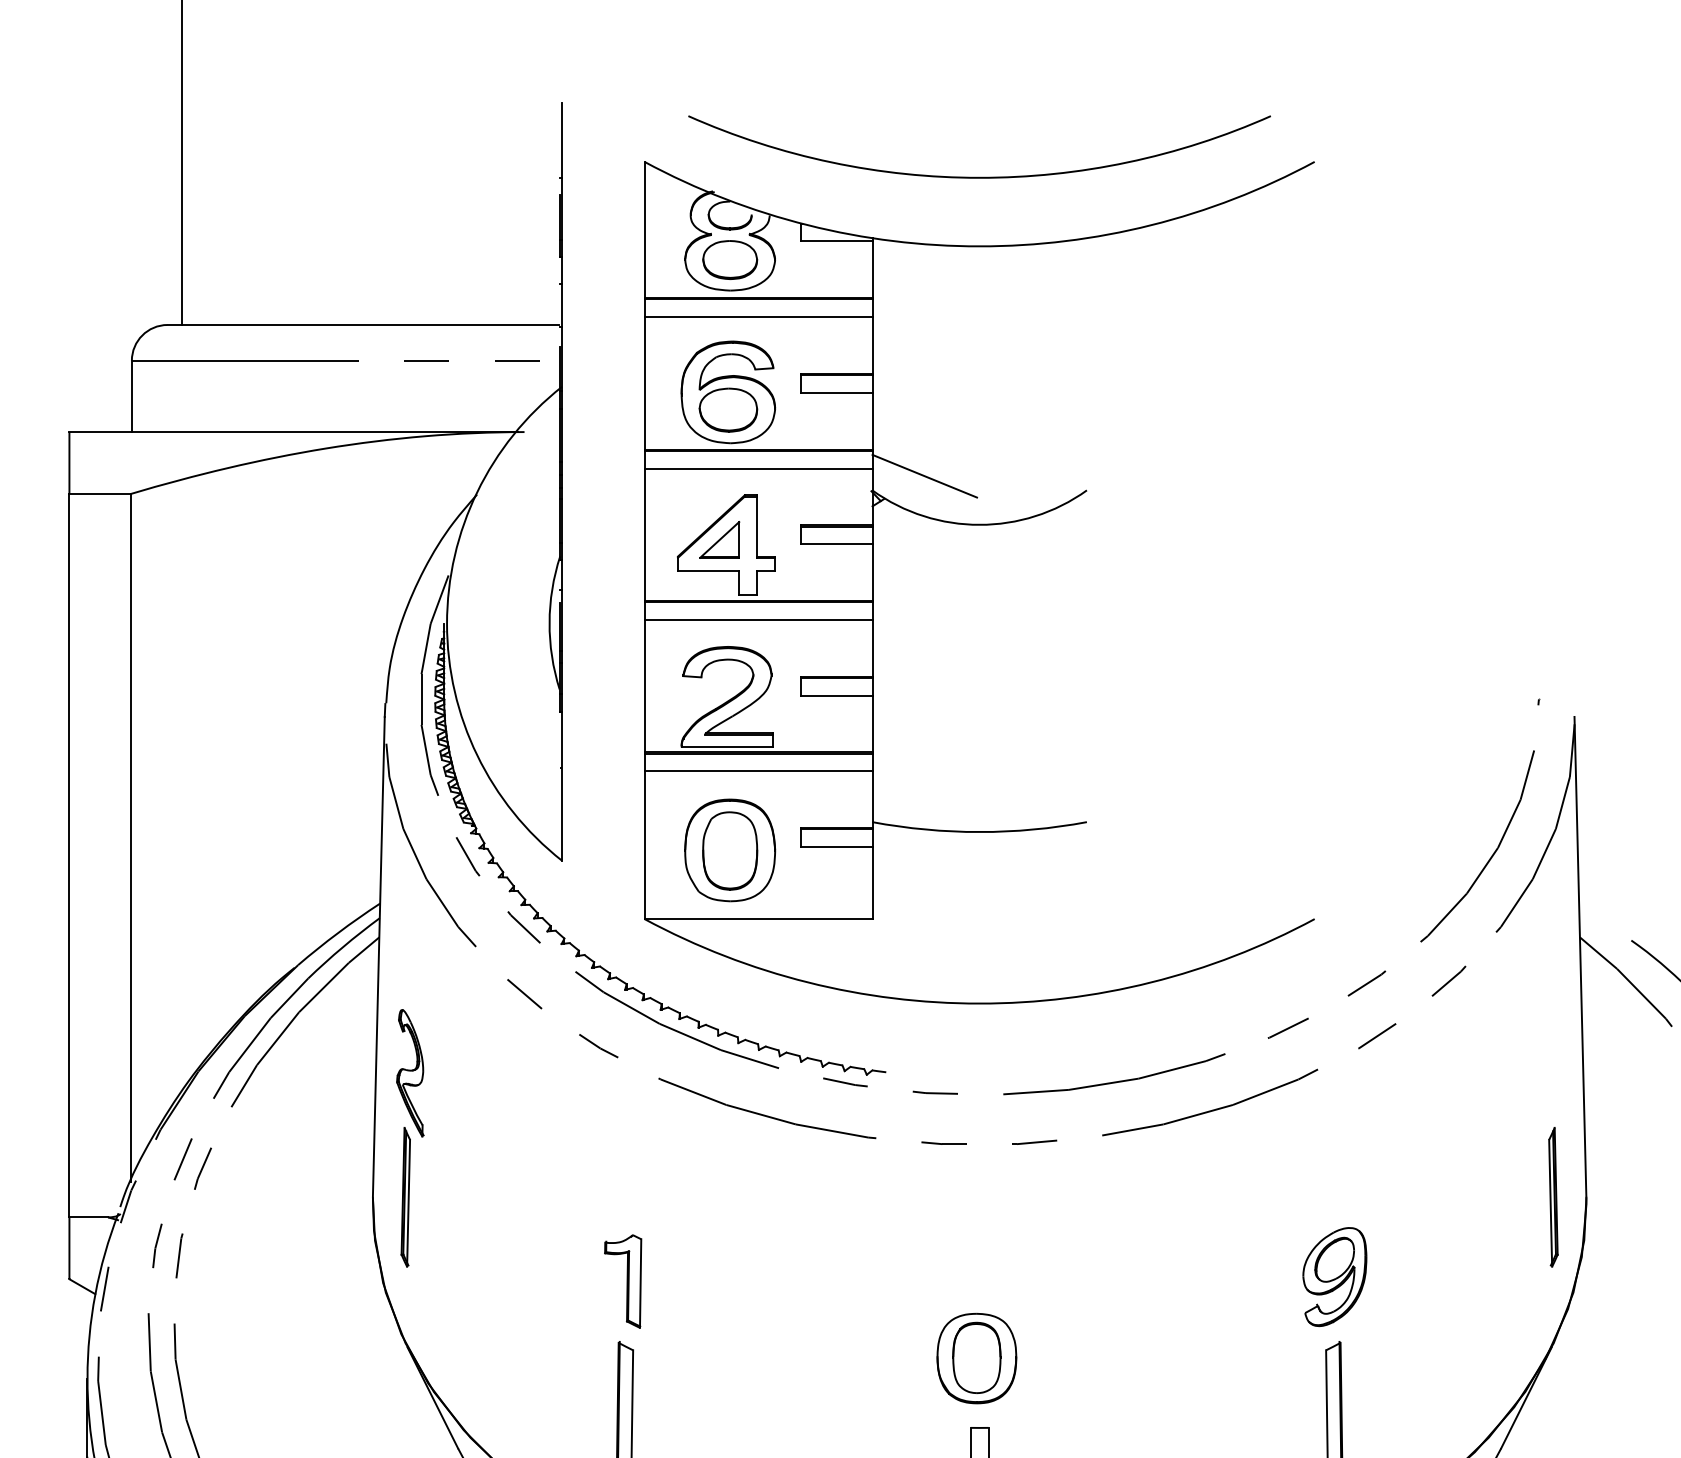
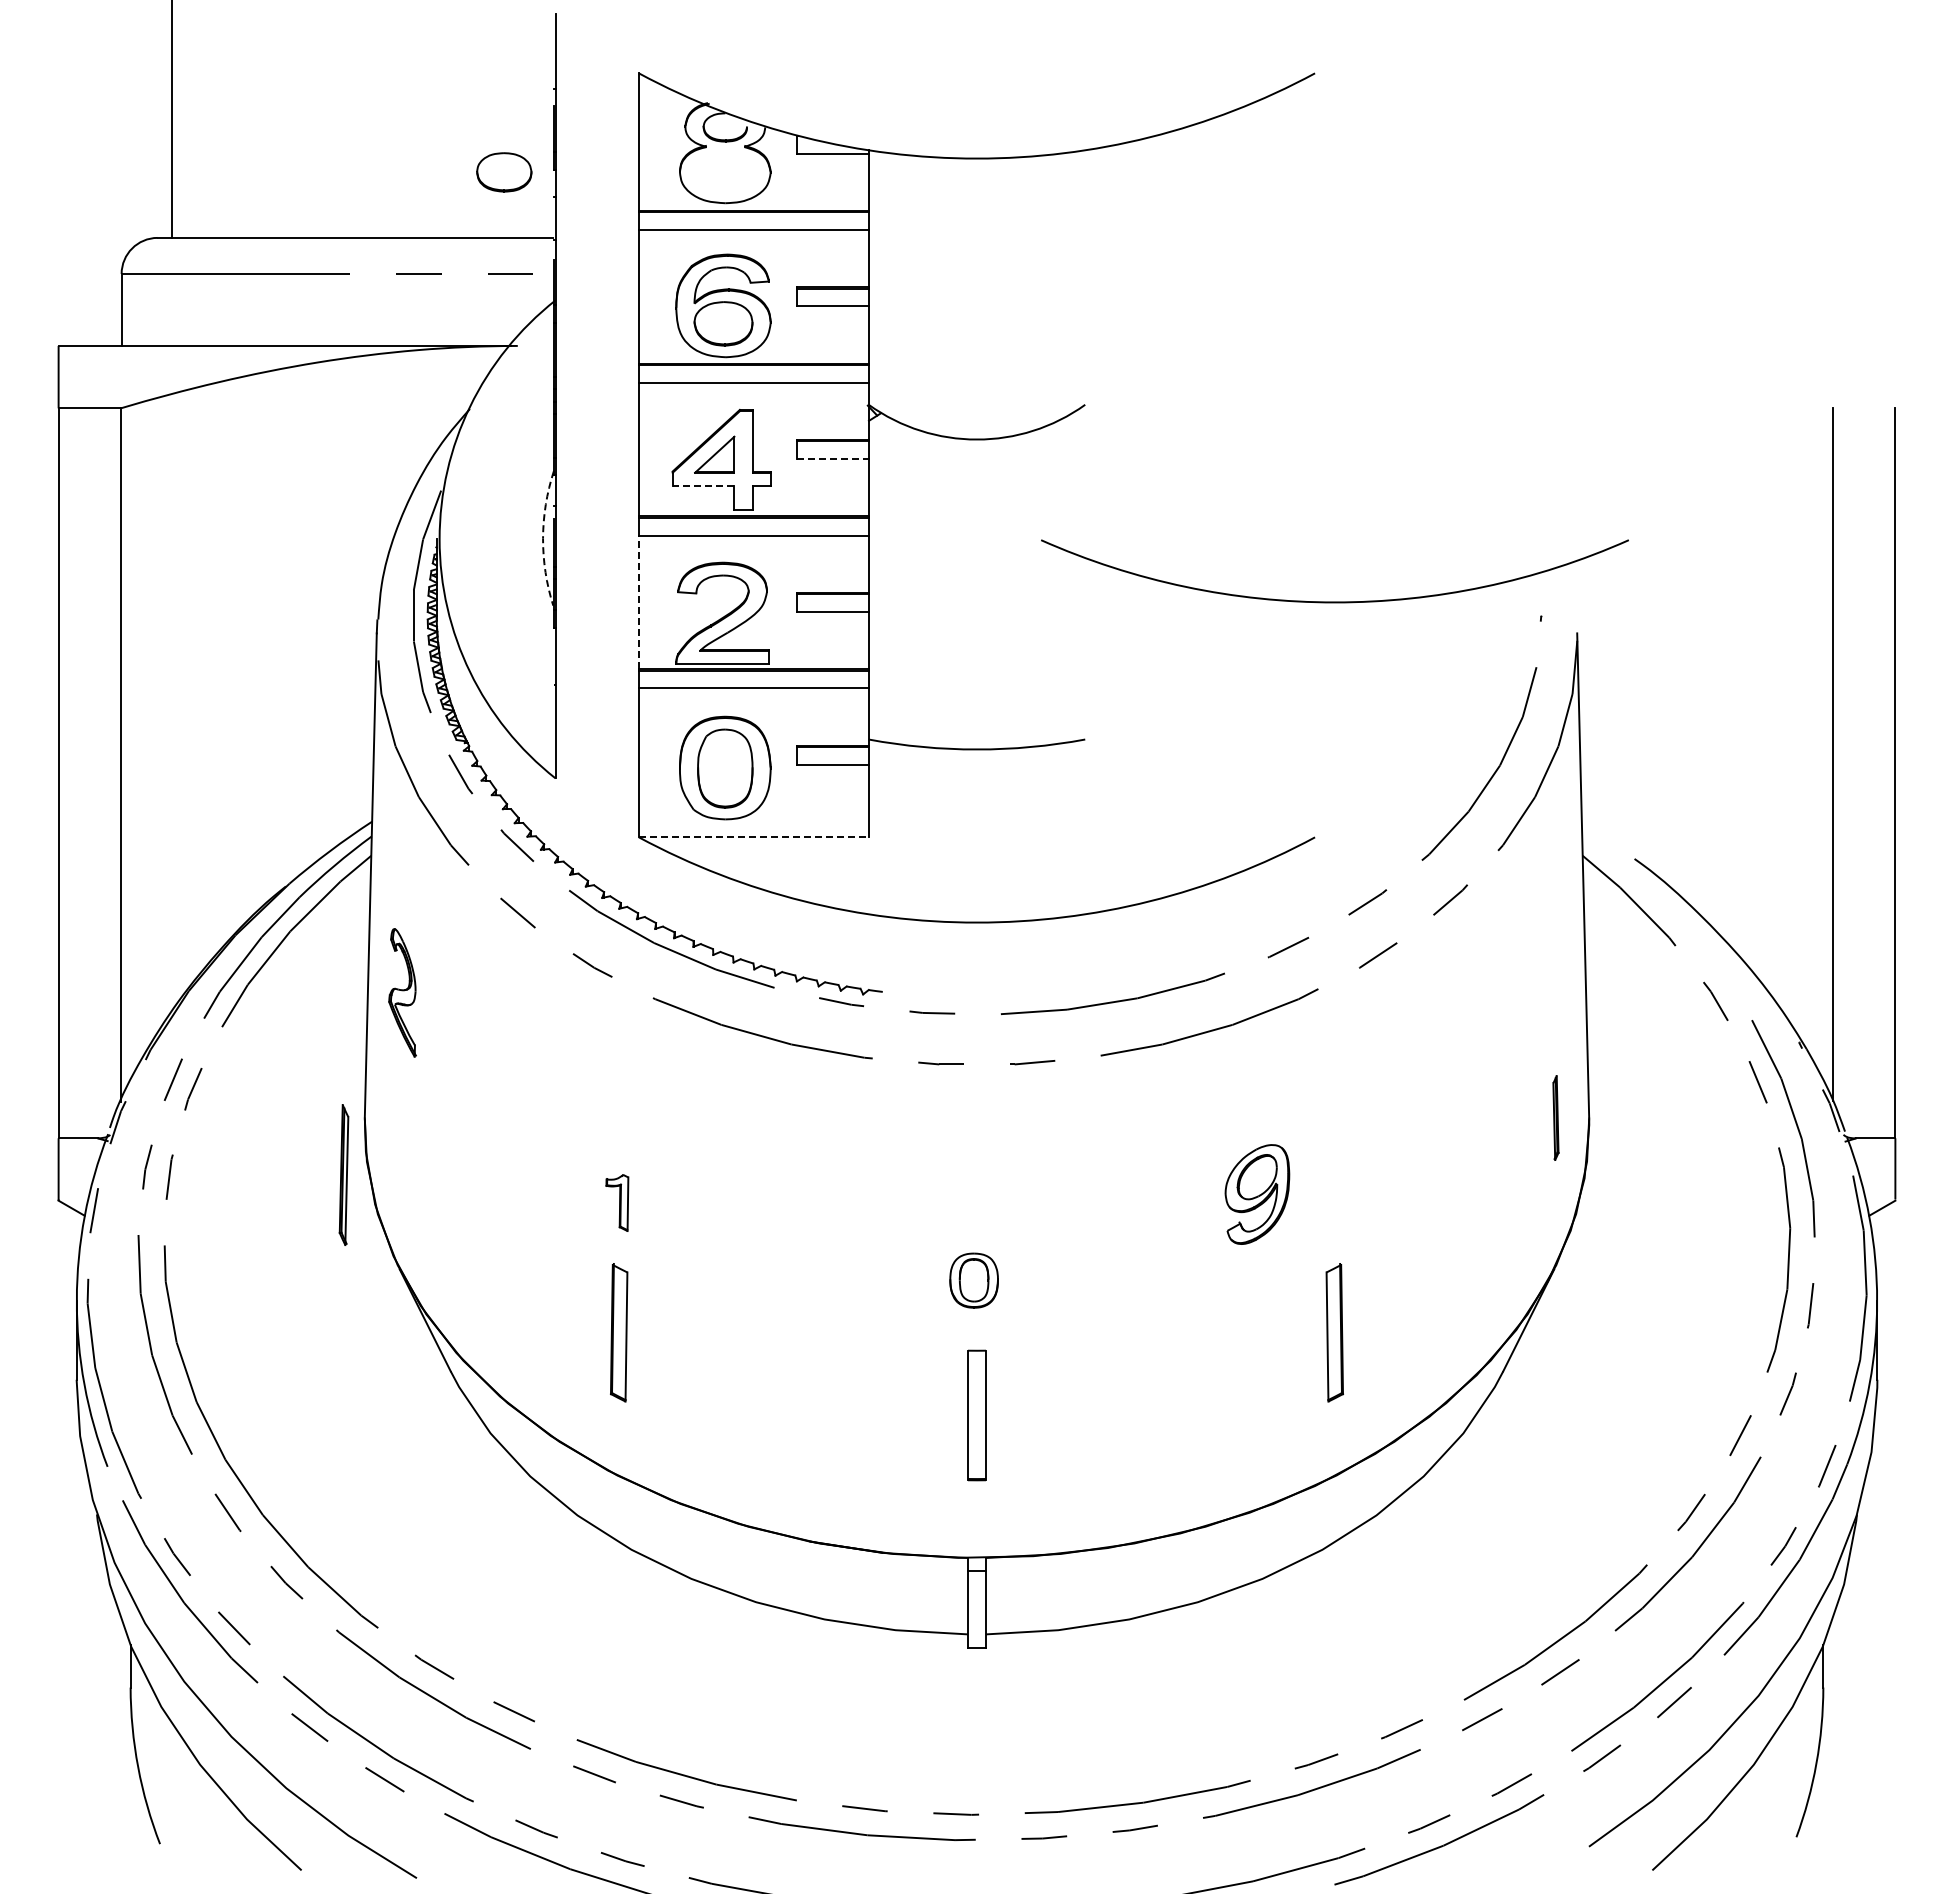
arc: (979, 176) -> (1334, 601), moved
part: (730, 260) -> (504, 172), moved
line: (924, 476) -> (921, 390), removed
line: (837, 544) -> (833, 459), solid -> dashed
line: (708, 570) -> (703, 485), solid -> dashed
arc: (549, 622) -> (543, 538), solid -> dashed
line: (644, 686) -> (638, 602), solid -> dashed
line: (759, 919) -> (754, 837), solid -> dashed
part: (405, 1196) -> (343, 1174), moved
part: (1552, 1196) -> (1555, 1117), size x0.6
part: (1334, 1277) -> (1257, 1194), moved
part: (623, 1280) -> (617, 1202), size x0.6
part: (976, 1358) -> (973, 1280), size x0.6

